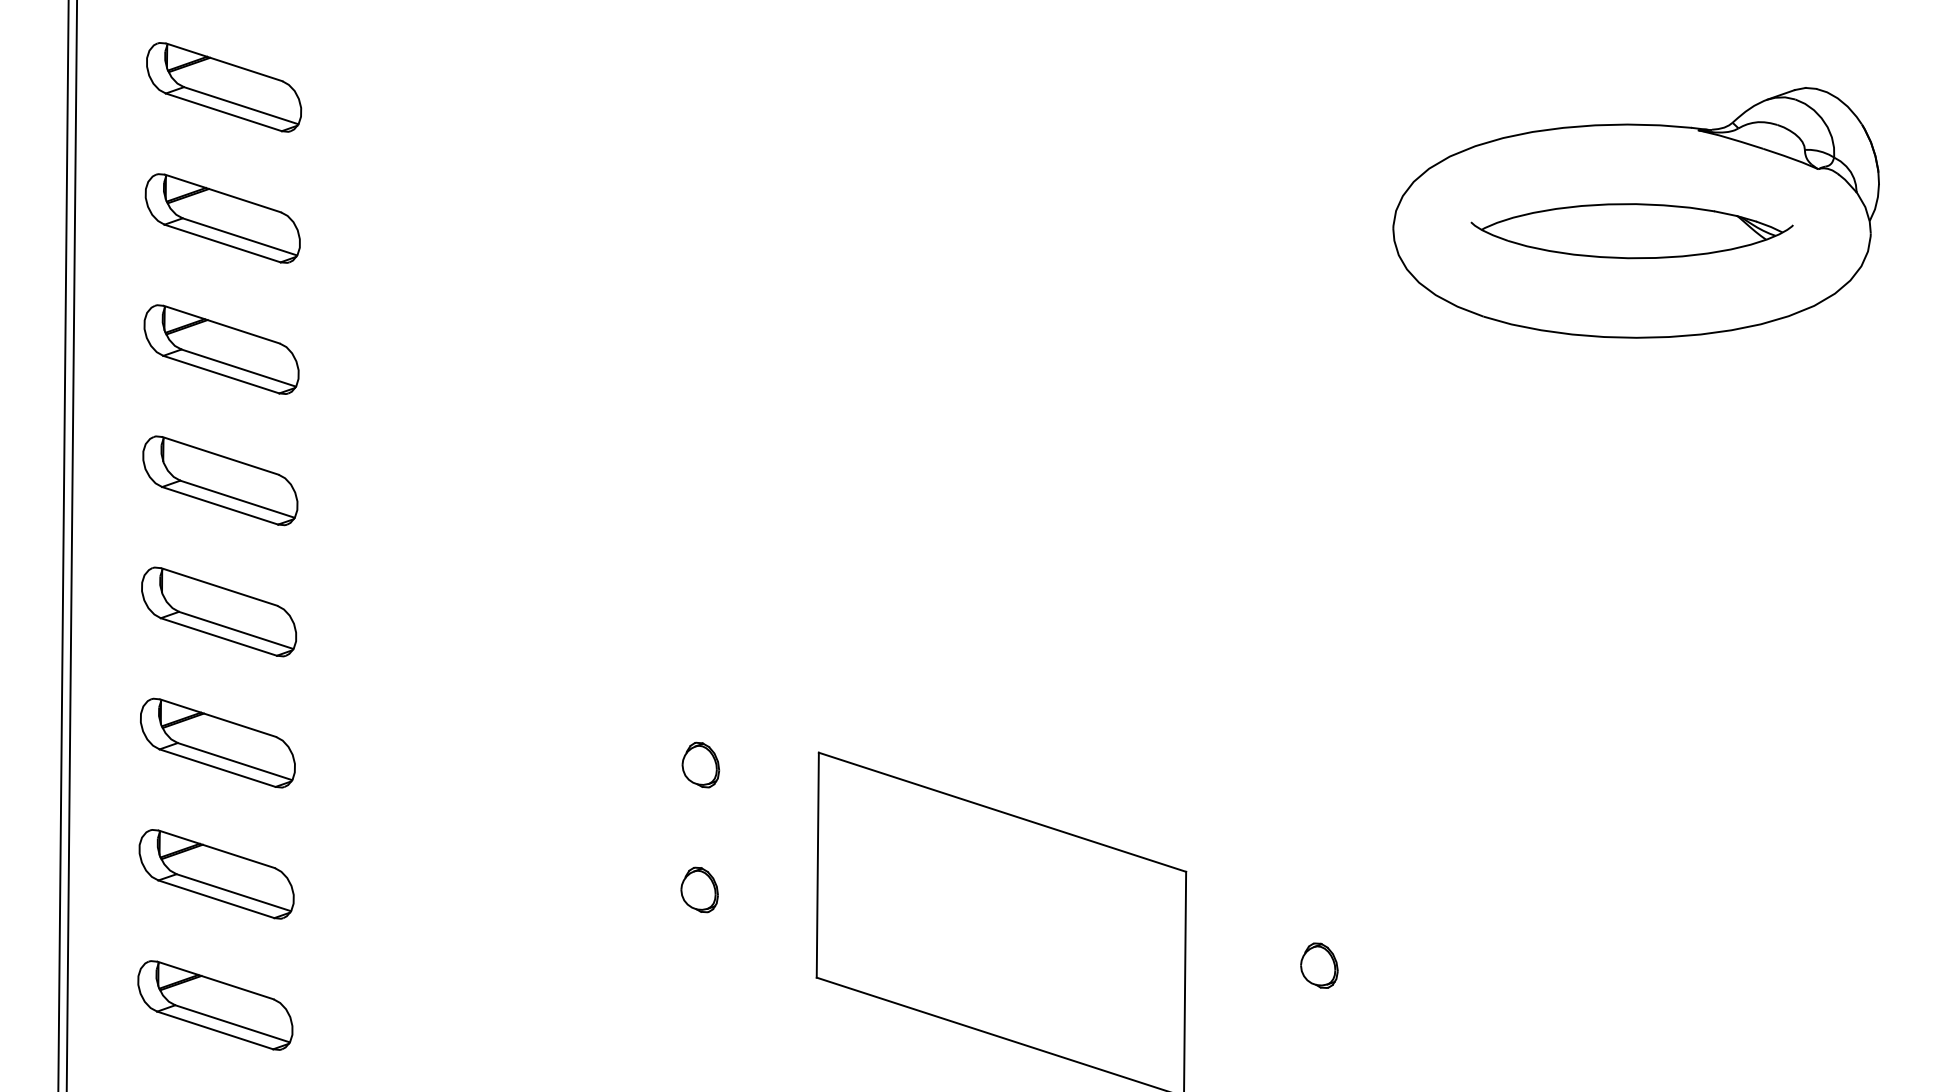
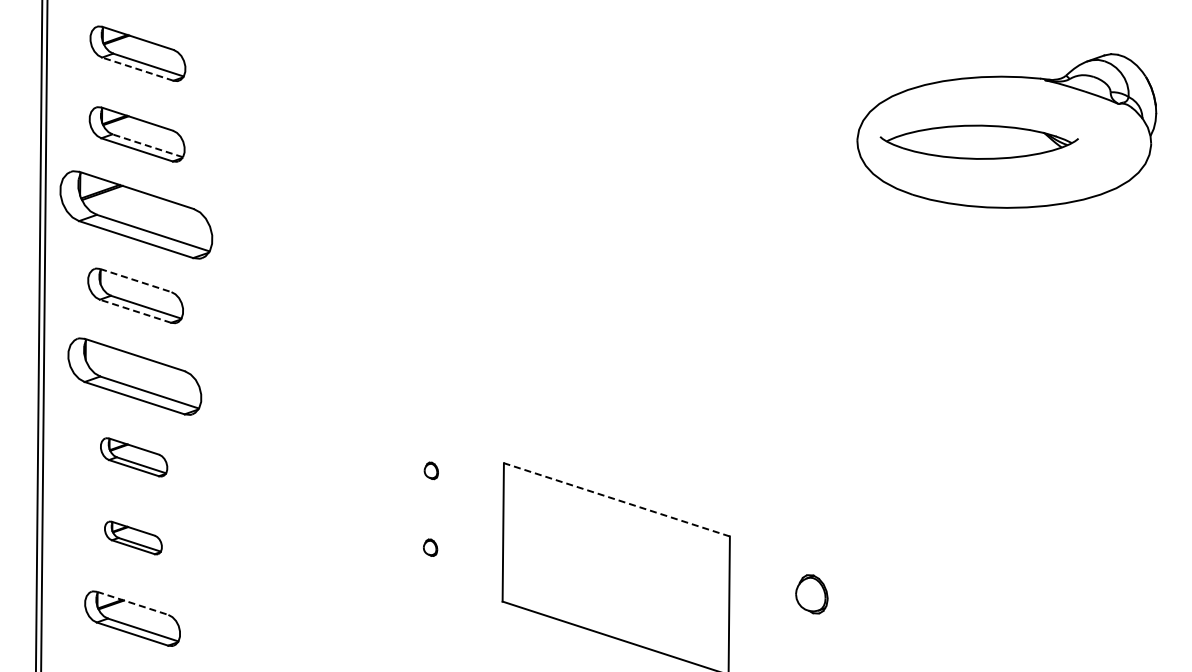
line: (223, 112) -> (137, 69), solid -> dashed
part: (1630, 229) -> (978, 141), moved
line: (239, 236) -> (147, 145), solid -> dashed
part: (221, 350) -> (136, 215), size x1.6
line: (220, 455) -> (135, 280), solid -> dashed
line: (220, 506) -> (135, 311), solid -> dashed
part: (218, 611) -> (134, 376), size x1.4
part: (216, 743) -> (133, 457), size x0.7
part: (701, 764) -> (431, 470), size x0.6
line: (1001, 811) -> (616, 499), solid -> dashed
part: (216, 873) -> (133, 537), size x0.6
part: (699, 889) -> (430, 547), size x0.6
part: (1318, 964) -> (811, 593), size x1.4
line: (216, 980) -> (133, 603), solid -> dashed

